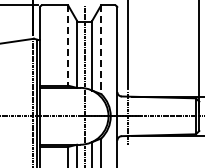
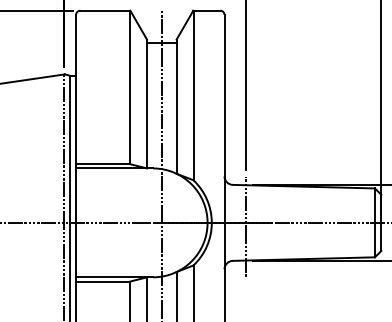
line: (68, 46) -> (130, 89), dashed -> solid
line: (101, 50) -> (194, 96), dashed -> solid

